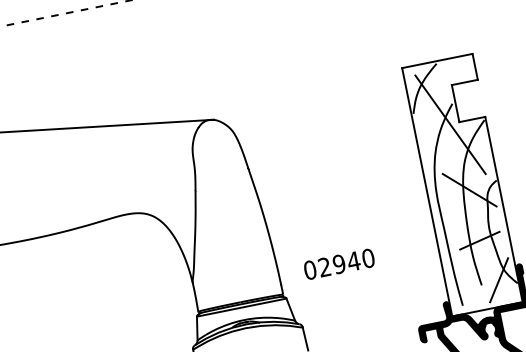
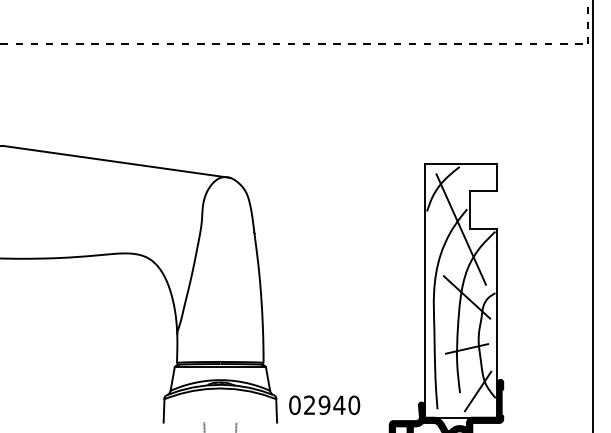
text: (339, 263) -> (324, 404), moved

